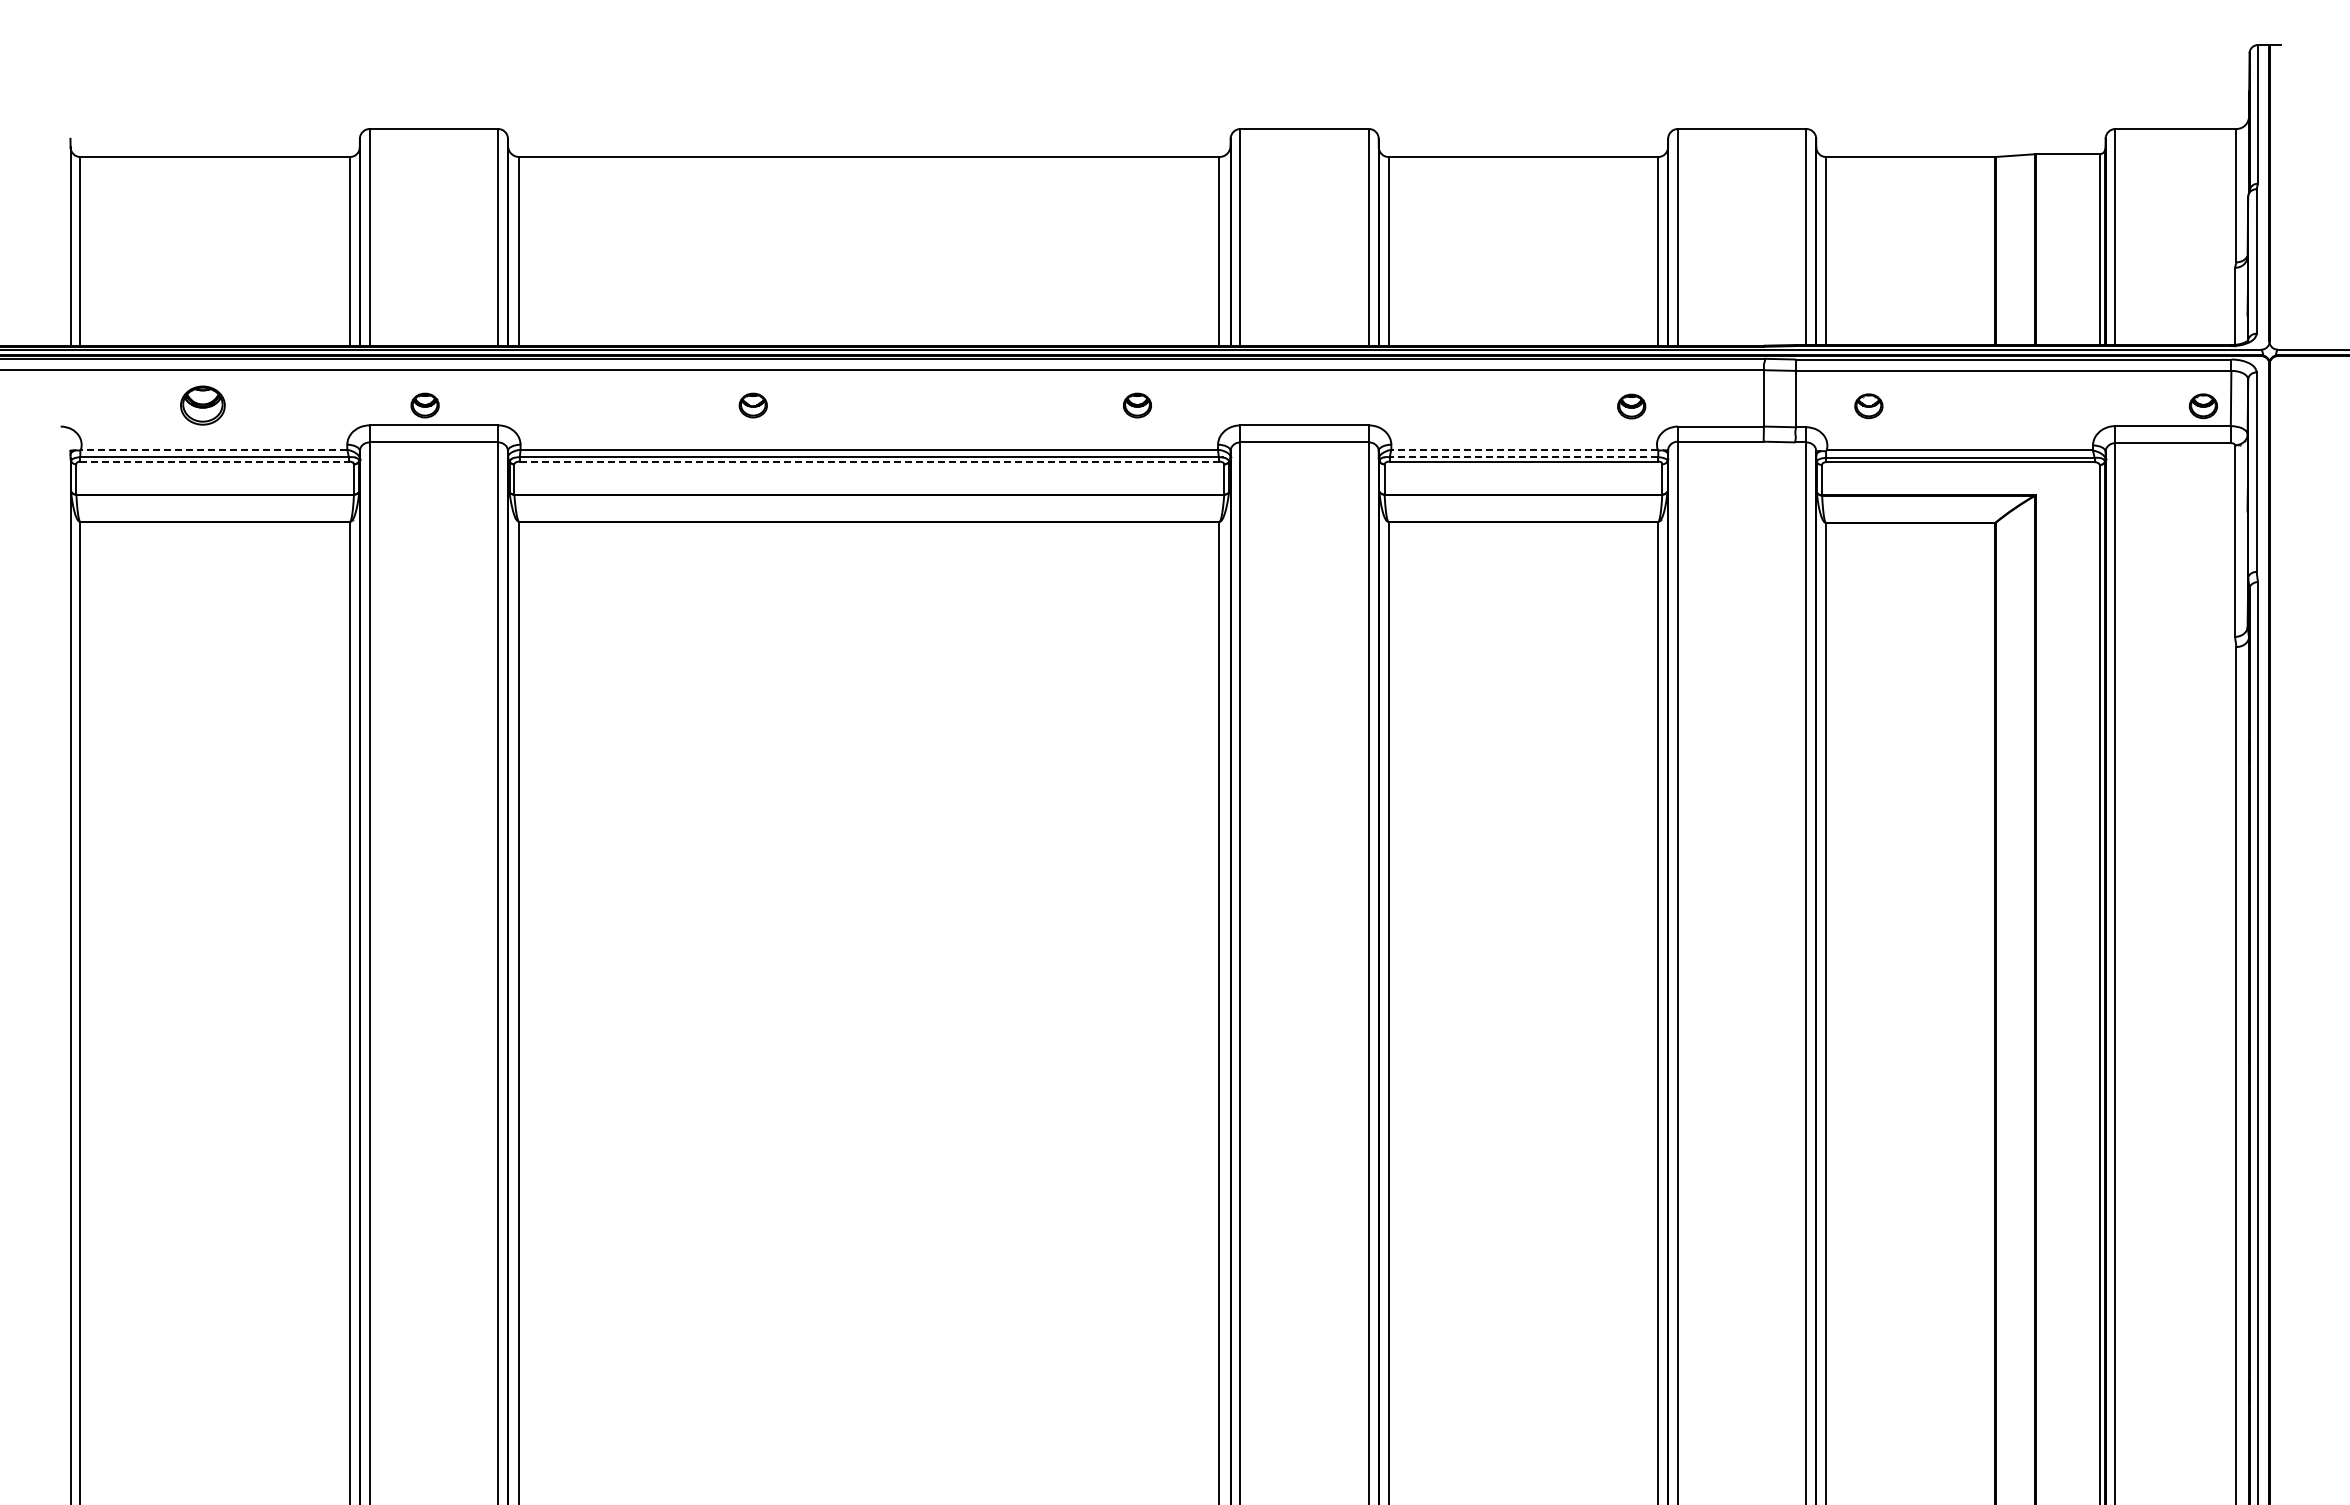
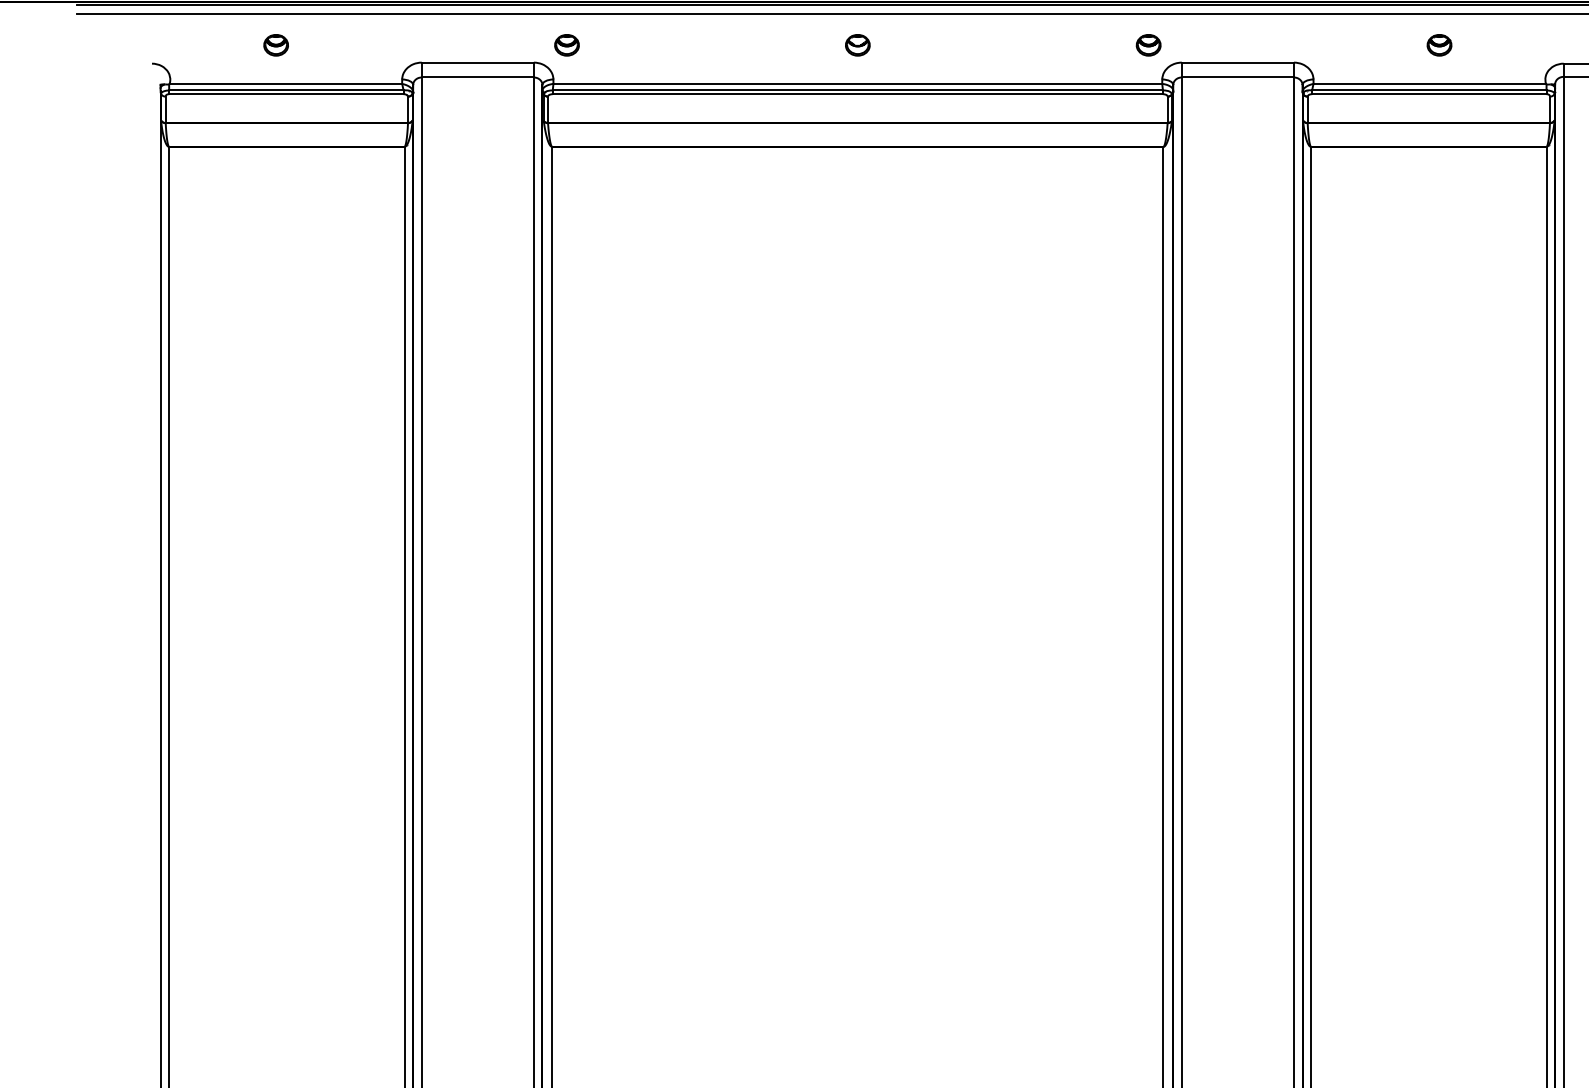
part: (202, 405) -> (275, 45), size x0.62
part: (424, 405) -> (566, 45), moved
part: (752, 405) -> (857, 45), moved
part: (1137, 405) -> (1148, 45), moved
part: (1631, 406) -> (1439, 45), moved
line: (213, 449) -> (285, 83), dashed -> solid
line: (1524, 449) -> (1429, 83), dashed -> solid
line: (1523, 457) -> (1428, 90), dashed -> solid
line: (215, 461) -> (287, 94), dashed -> solid
line: (869, 461) -> (858, 94), dashed -> solid

